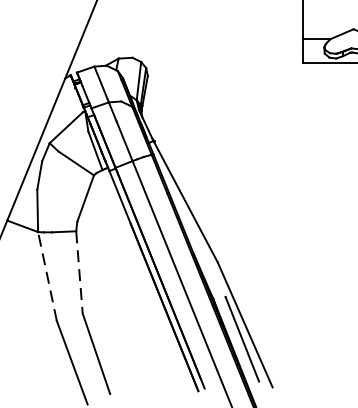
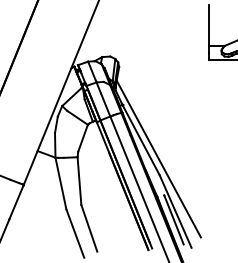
line: (215, 233) -> (158, 158), added
line: (79, 273) -> (79, 181), dashed -> solid
line: (46, 274) -> (60, 182), dashed -> solid

